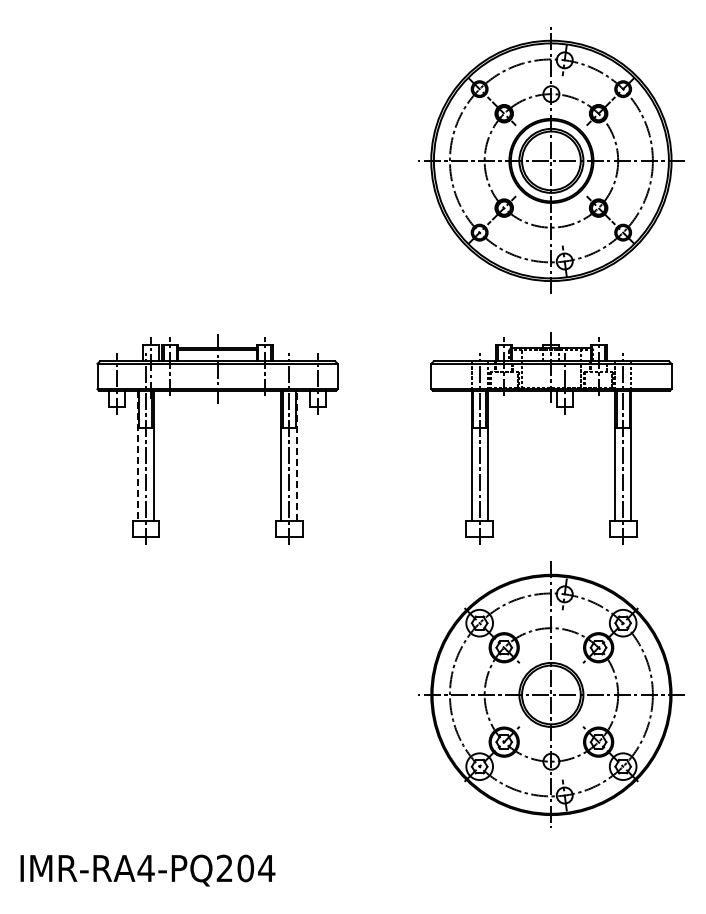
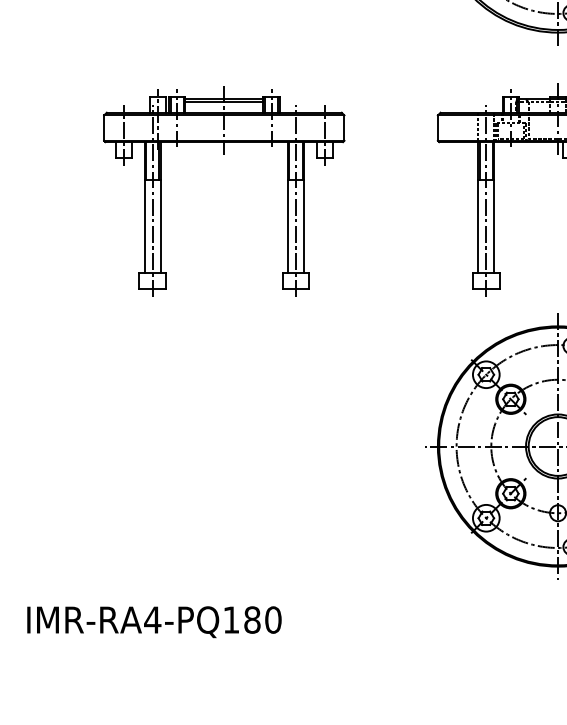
line: (297, 455) -> (304, 207), dashed -> solid
line: (137, 456) -> (144, 208), dashed -> solid
text: (245, 868) -> (252, 620), IMR-RA4-PQ204 -> IMR-RA4-PQ180

